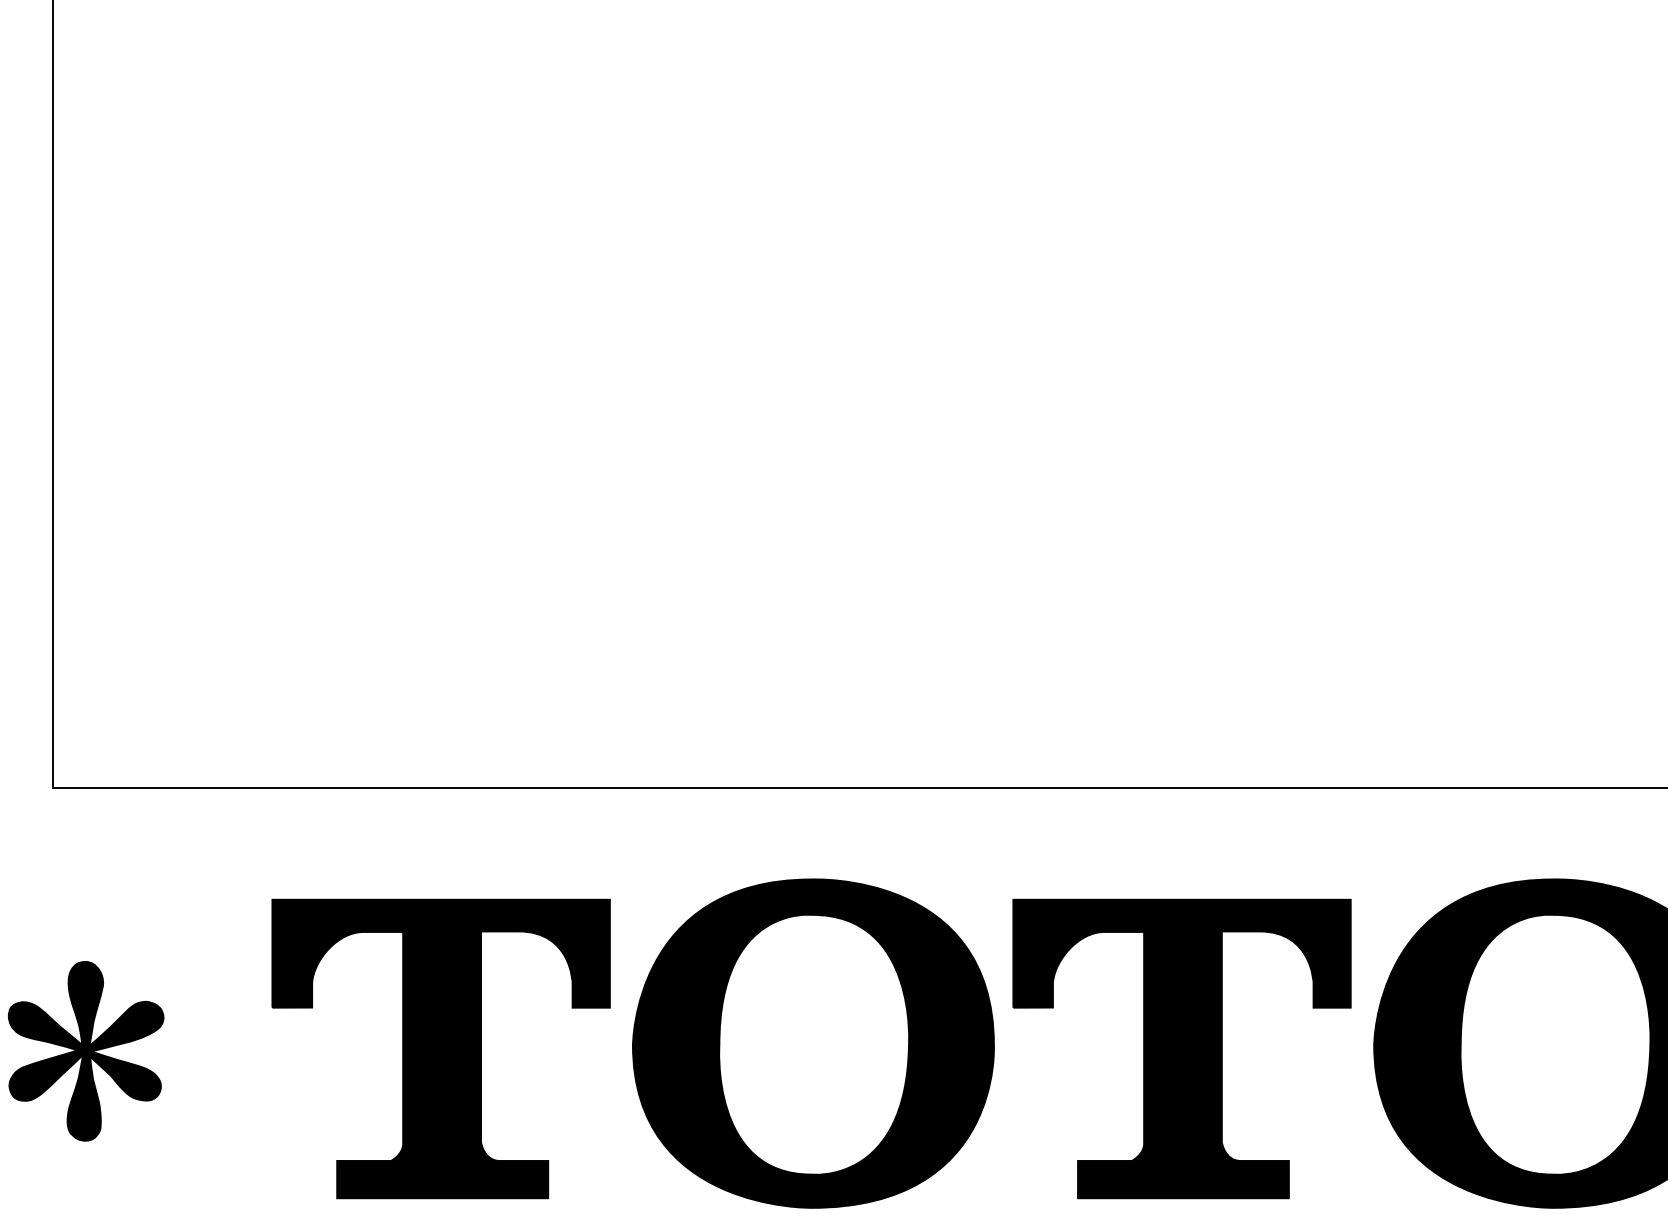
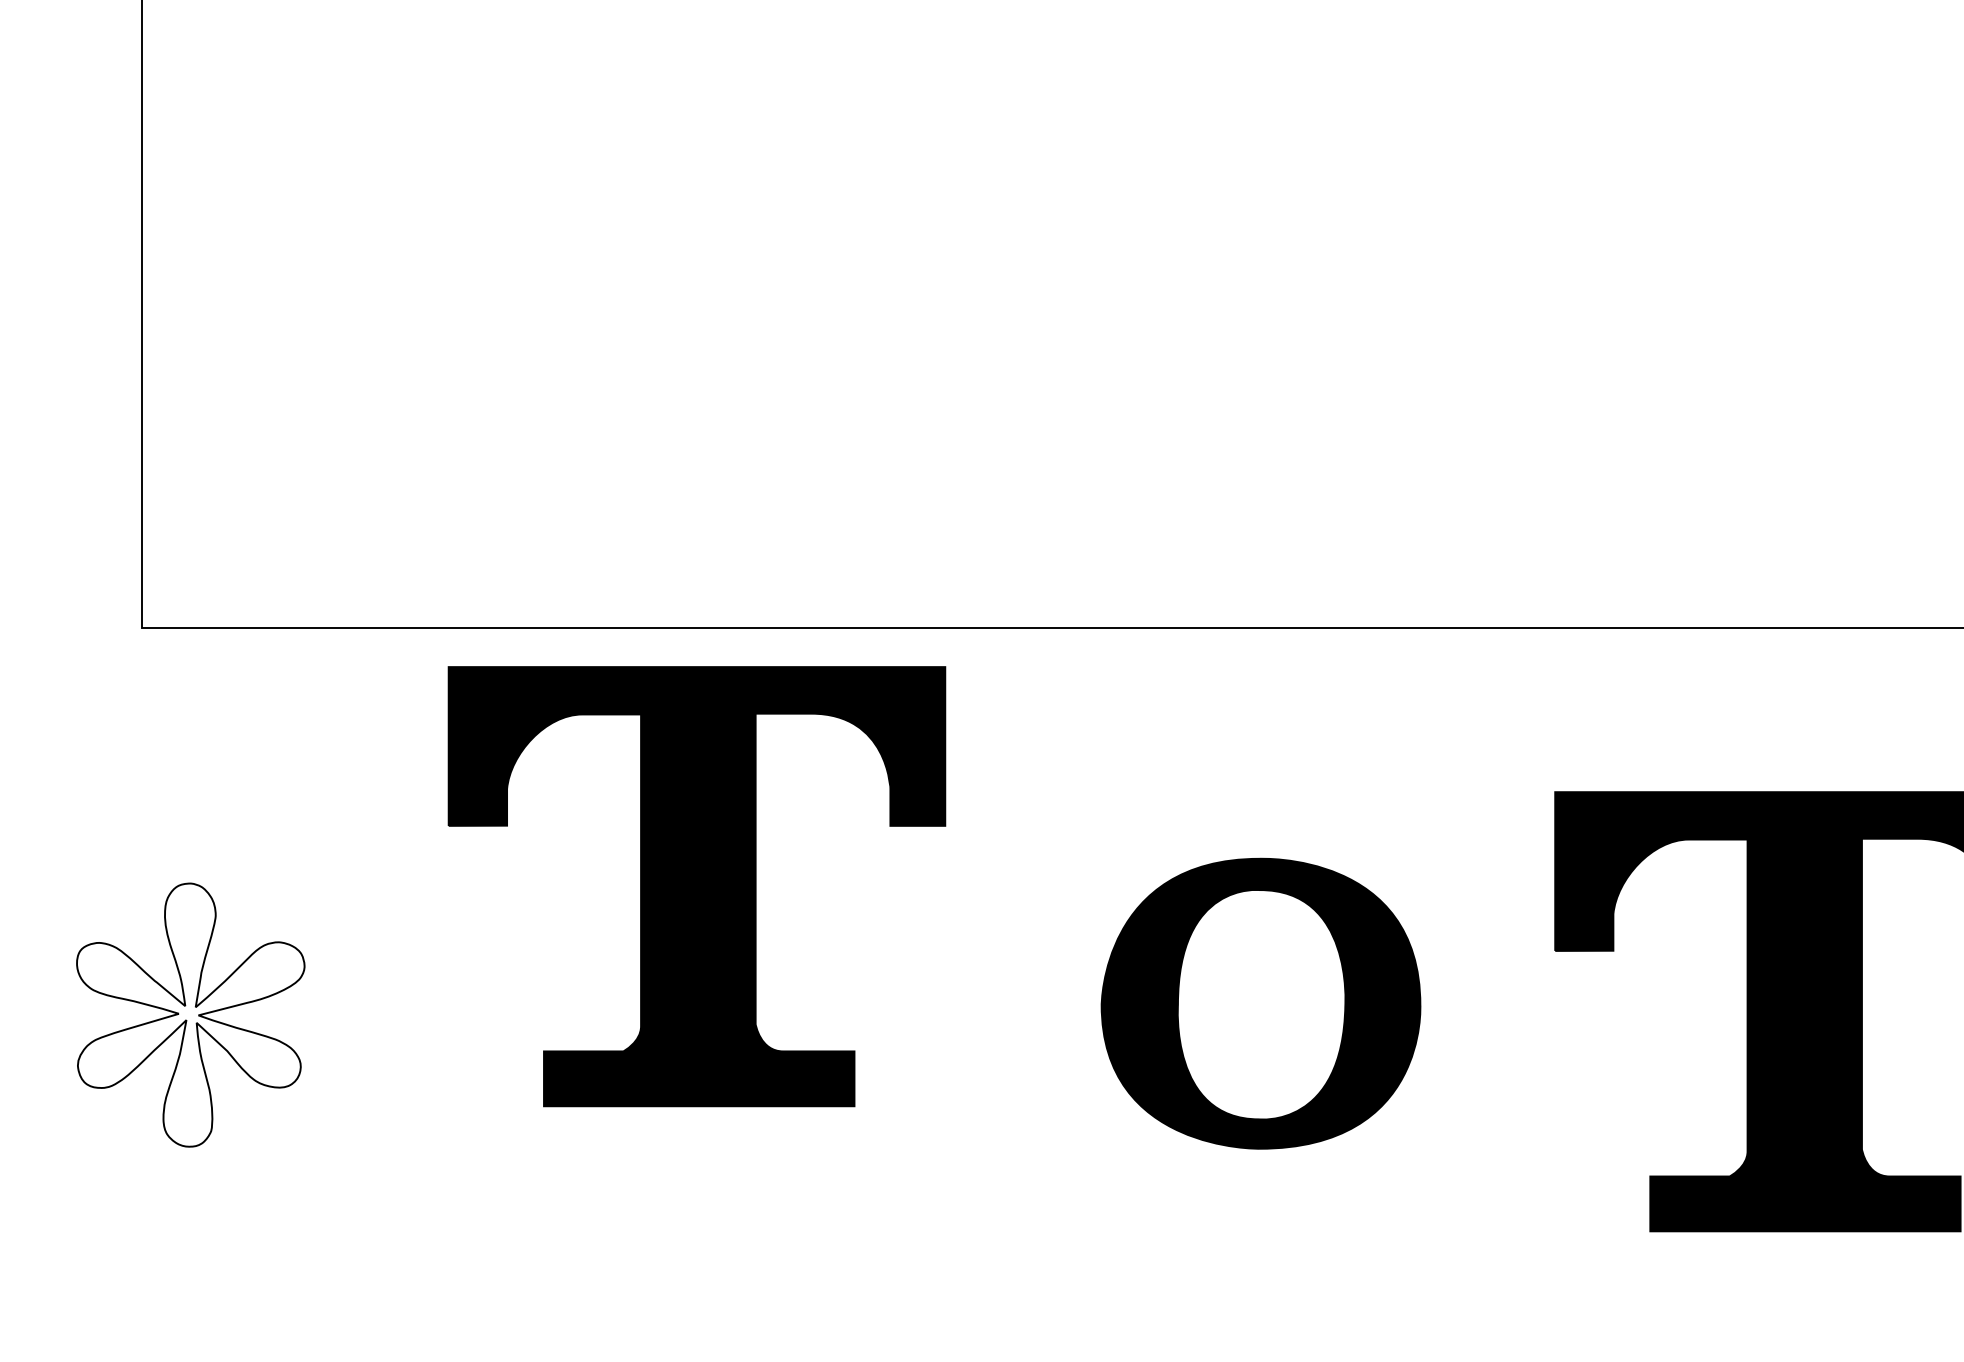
part: (813, 1043) -> (1261, 1003), size x0.6
part: (440, 1048) -> (695, 885), moved
fill: (85, 1050) -> (189, 1013), removed

